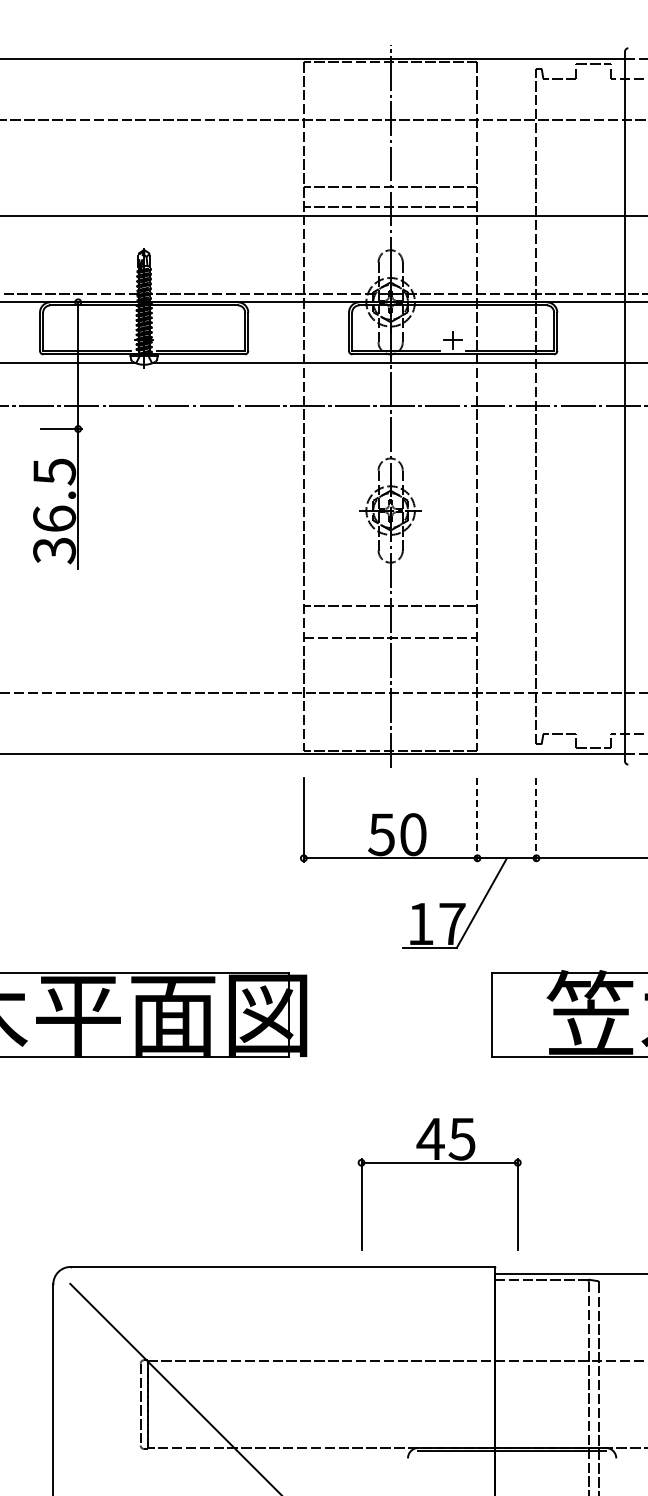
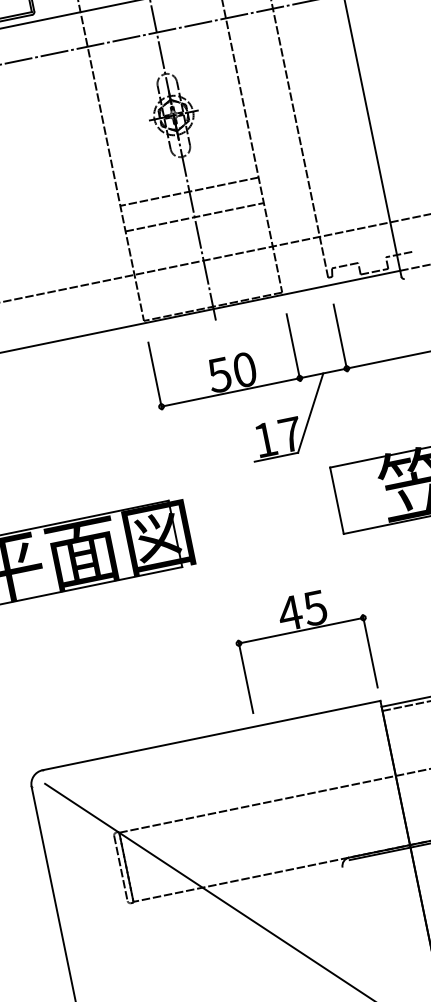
line: (477, 819) -> (293, 347), dashed -> solid
line: (536, 819) -> (340, 337), dashed -> solid
part: (439, 1163) -> (301, 631), moved

